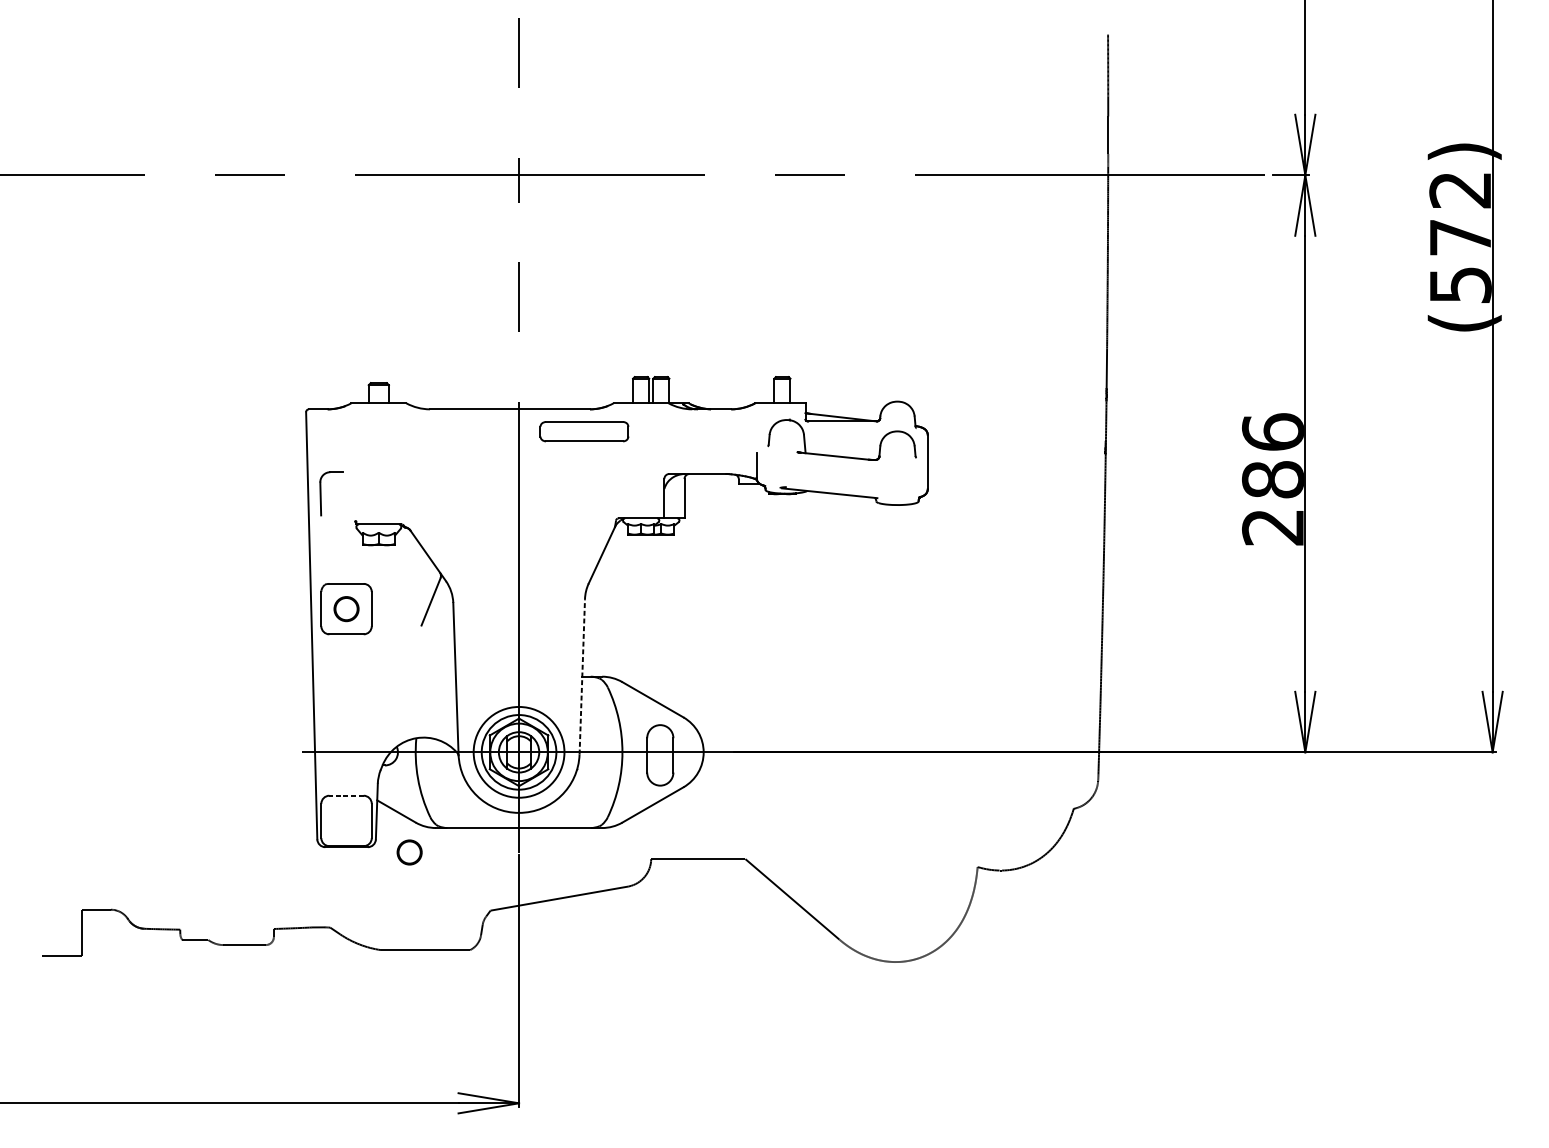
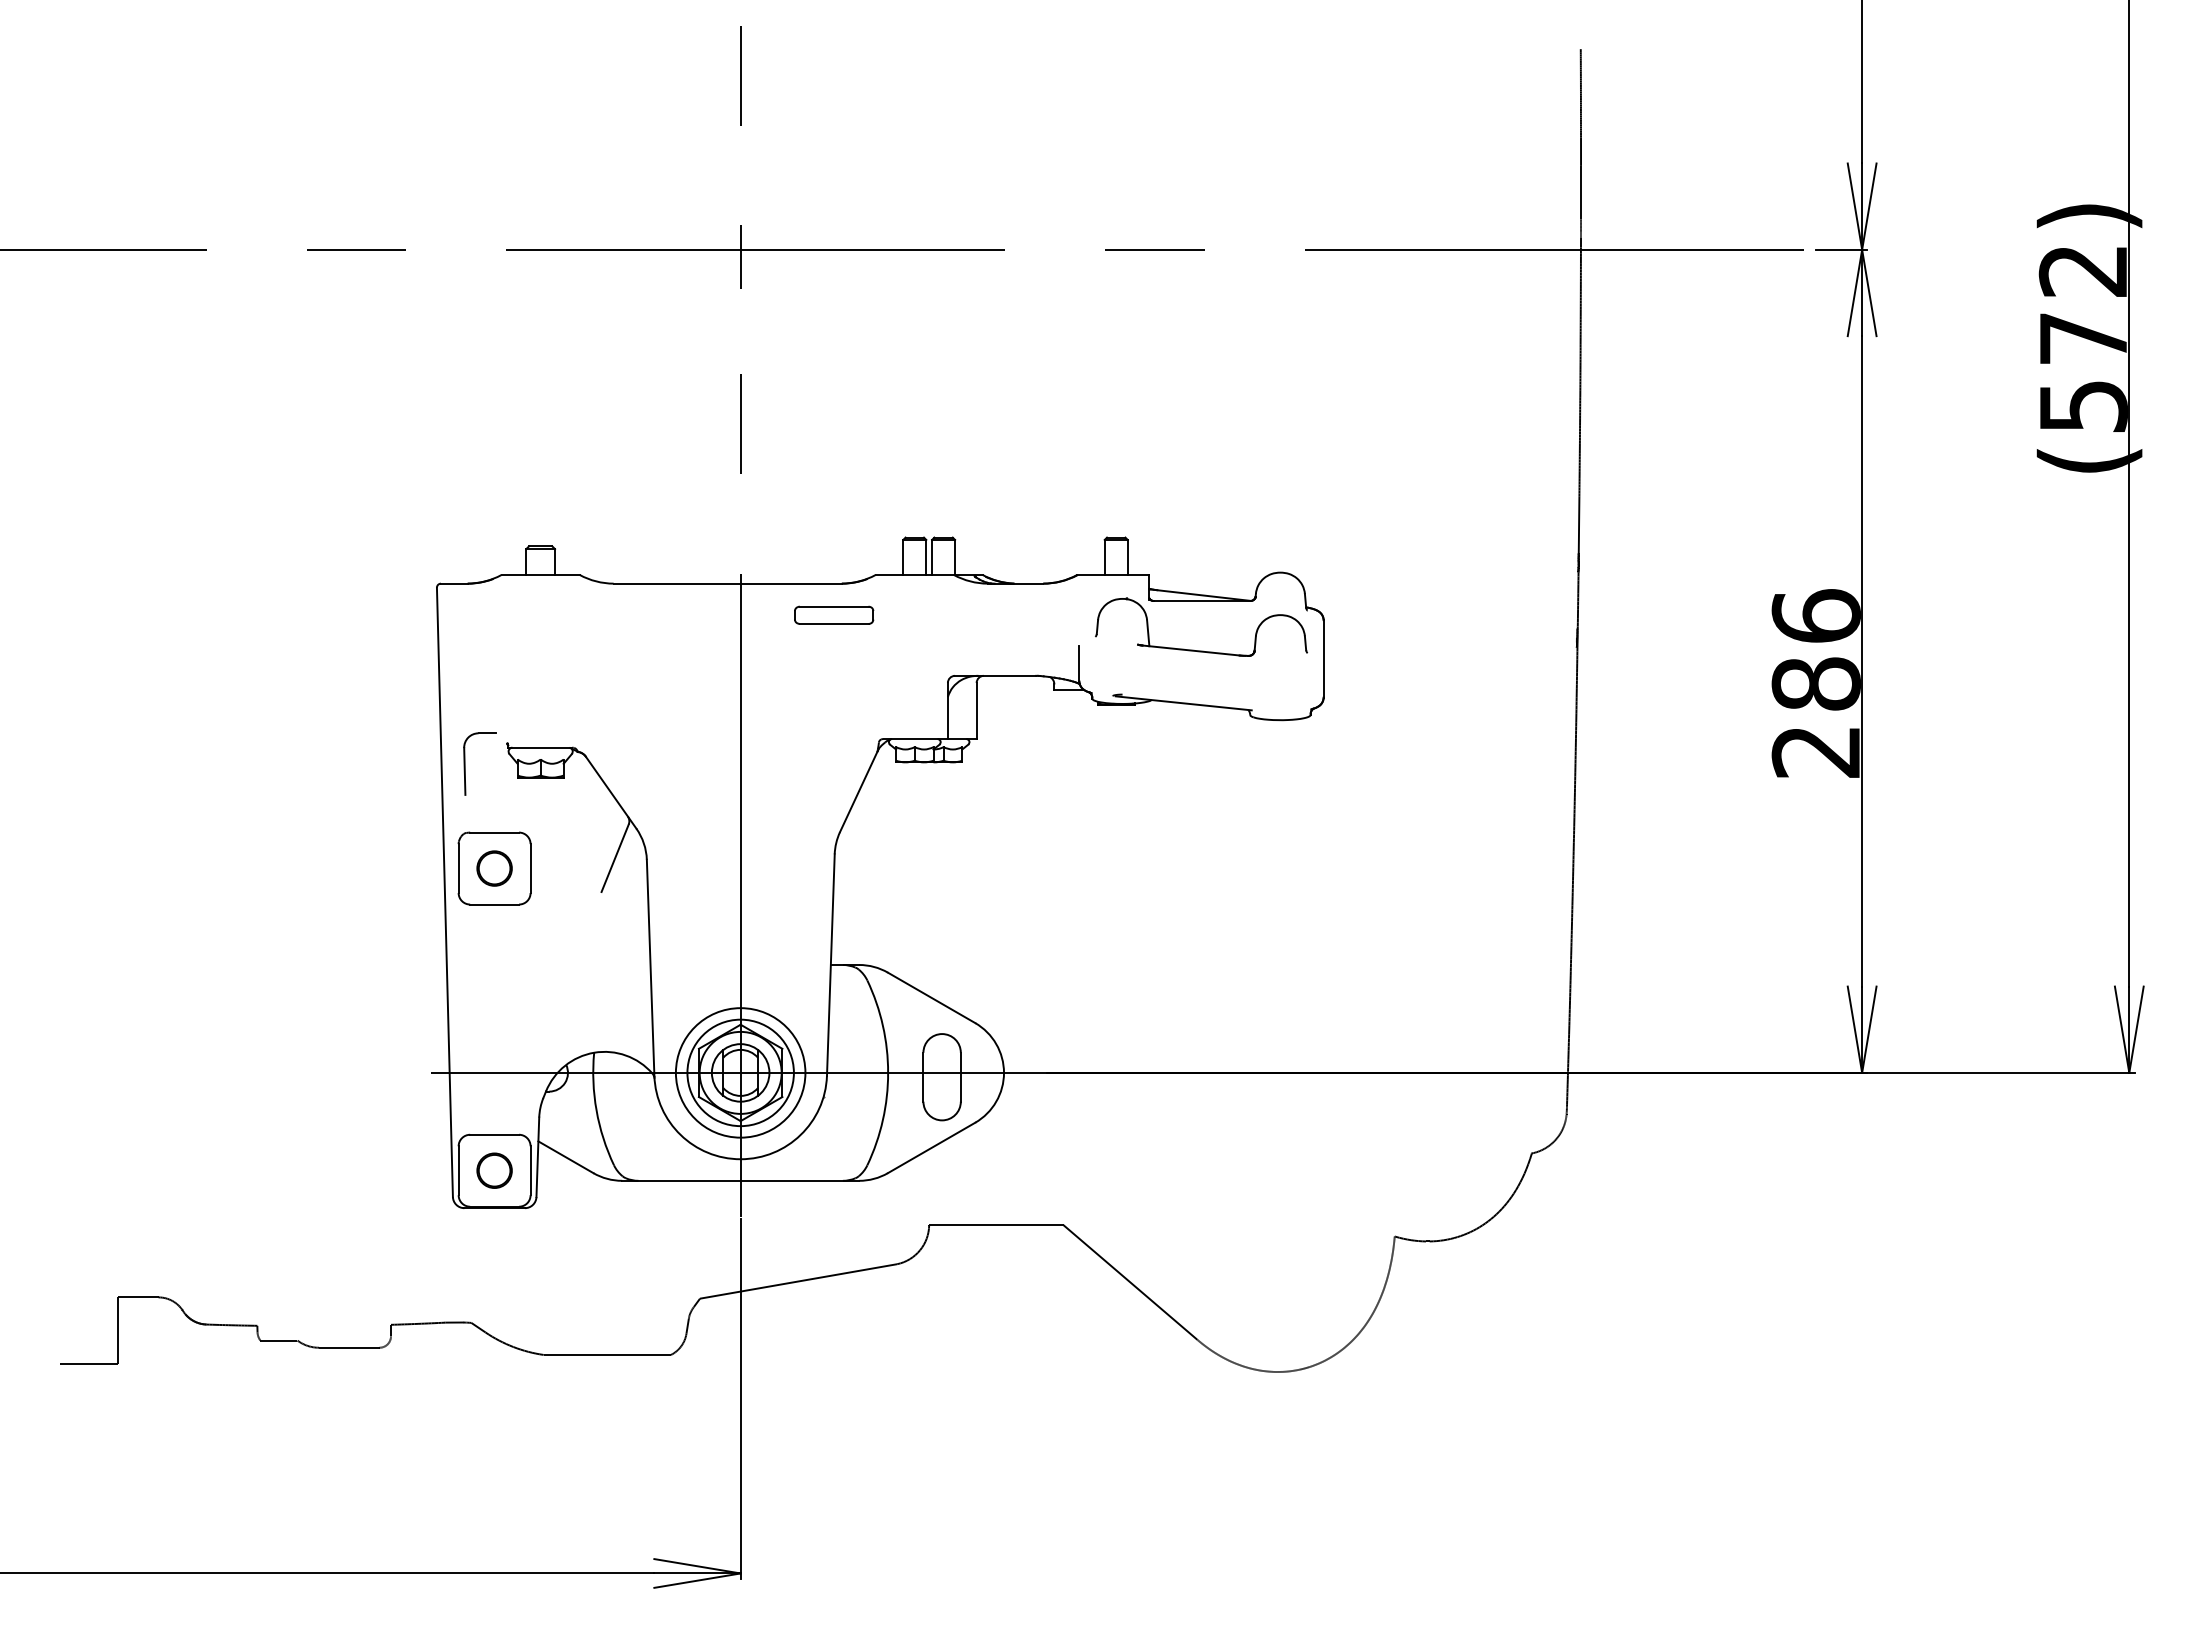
part: (584, 430) -> (834, 614), size x0.62
part: (321, 493) -> (465, 763), moved
line: (582, 677) -> (830, 965), dashed -> solid
line: (346, 795) -> (494, 1134), dashed -> solid
circle: (409, 852) -> (494, 1170), moved

